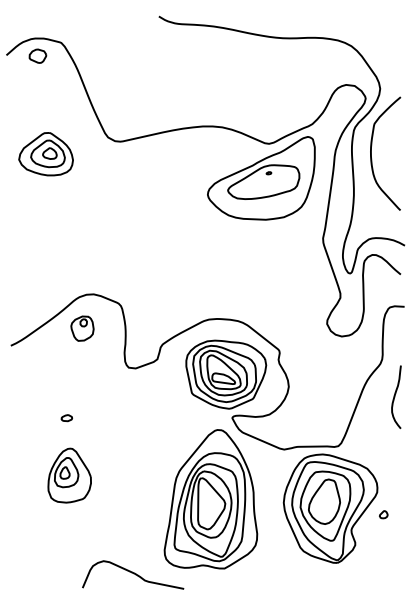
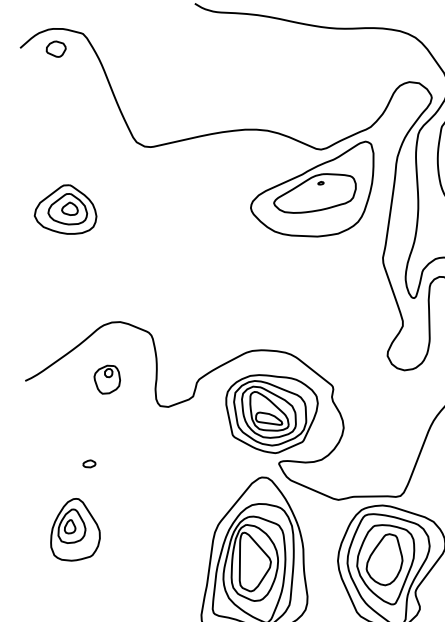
part: (45, 154) -> (64, 209), moved
part: (82, 328) -> (107, 379), moved
part: (69, 475) -> (75, 529), moved

